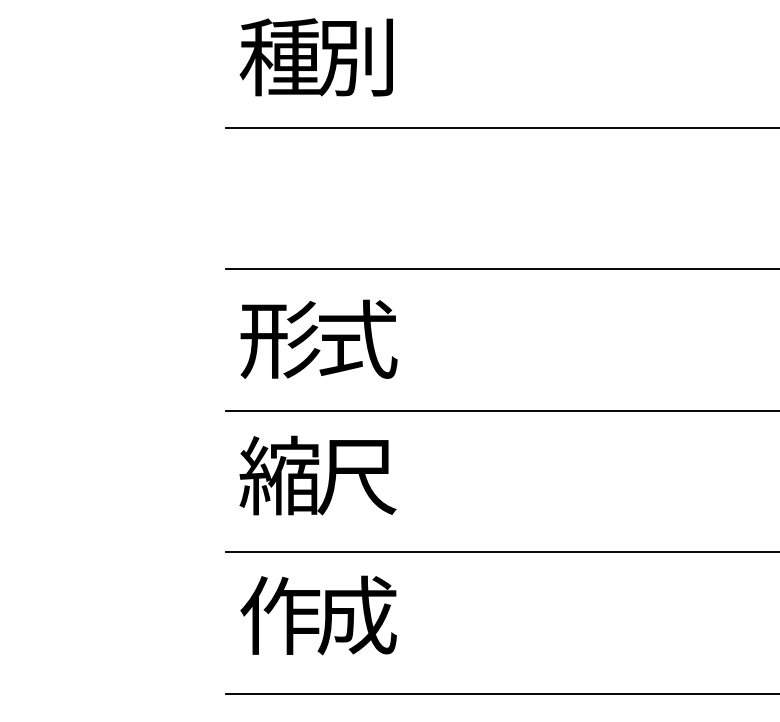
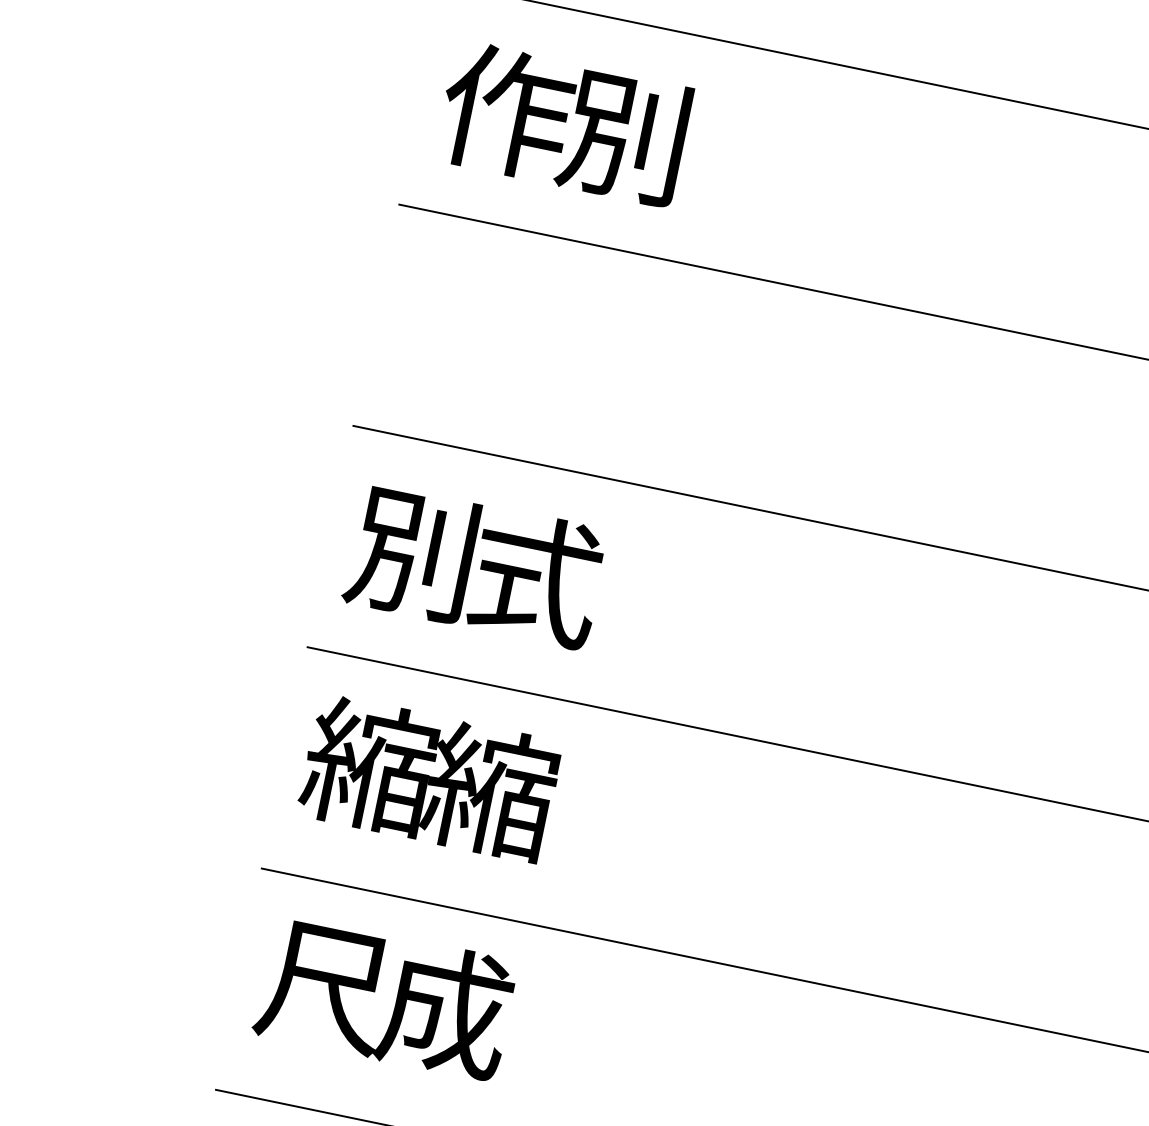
text: (279, 56) -> (505, 110), 種 -> 作
text: (280, 339) -> (415, 553), 形 -> 別
text: (356, 475) -> (490, 791), 尺 -> 縮
text: (280, 615) -> (326, 985), 作 -> 尺

